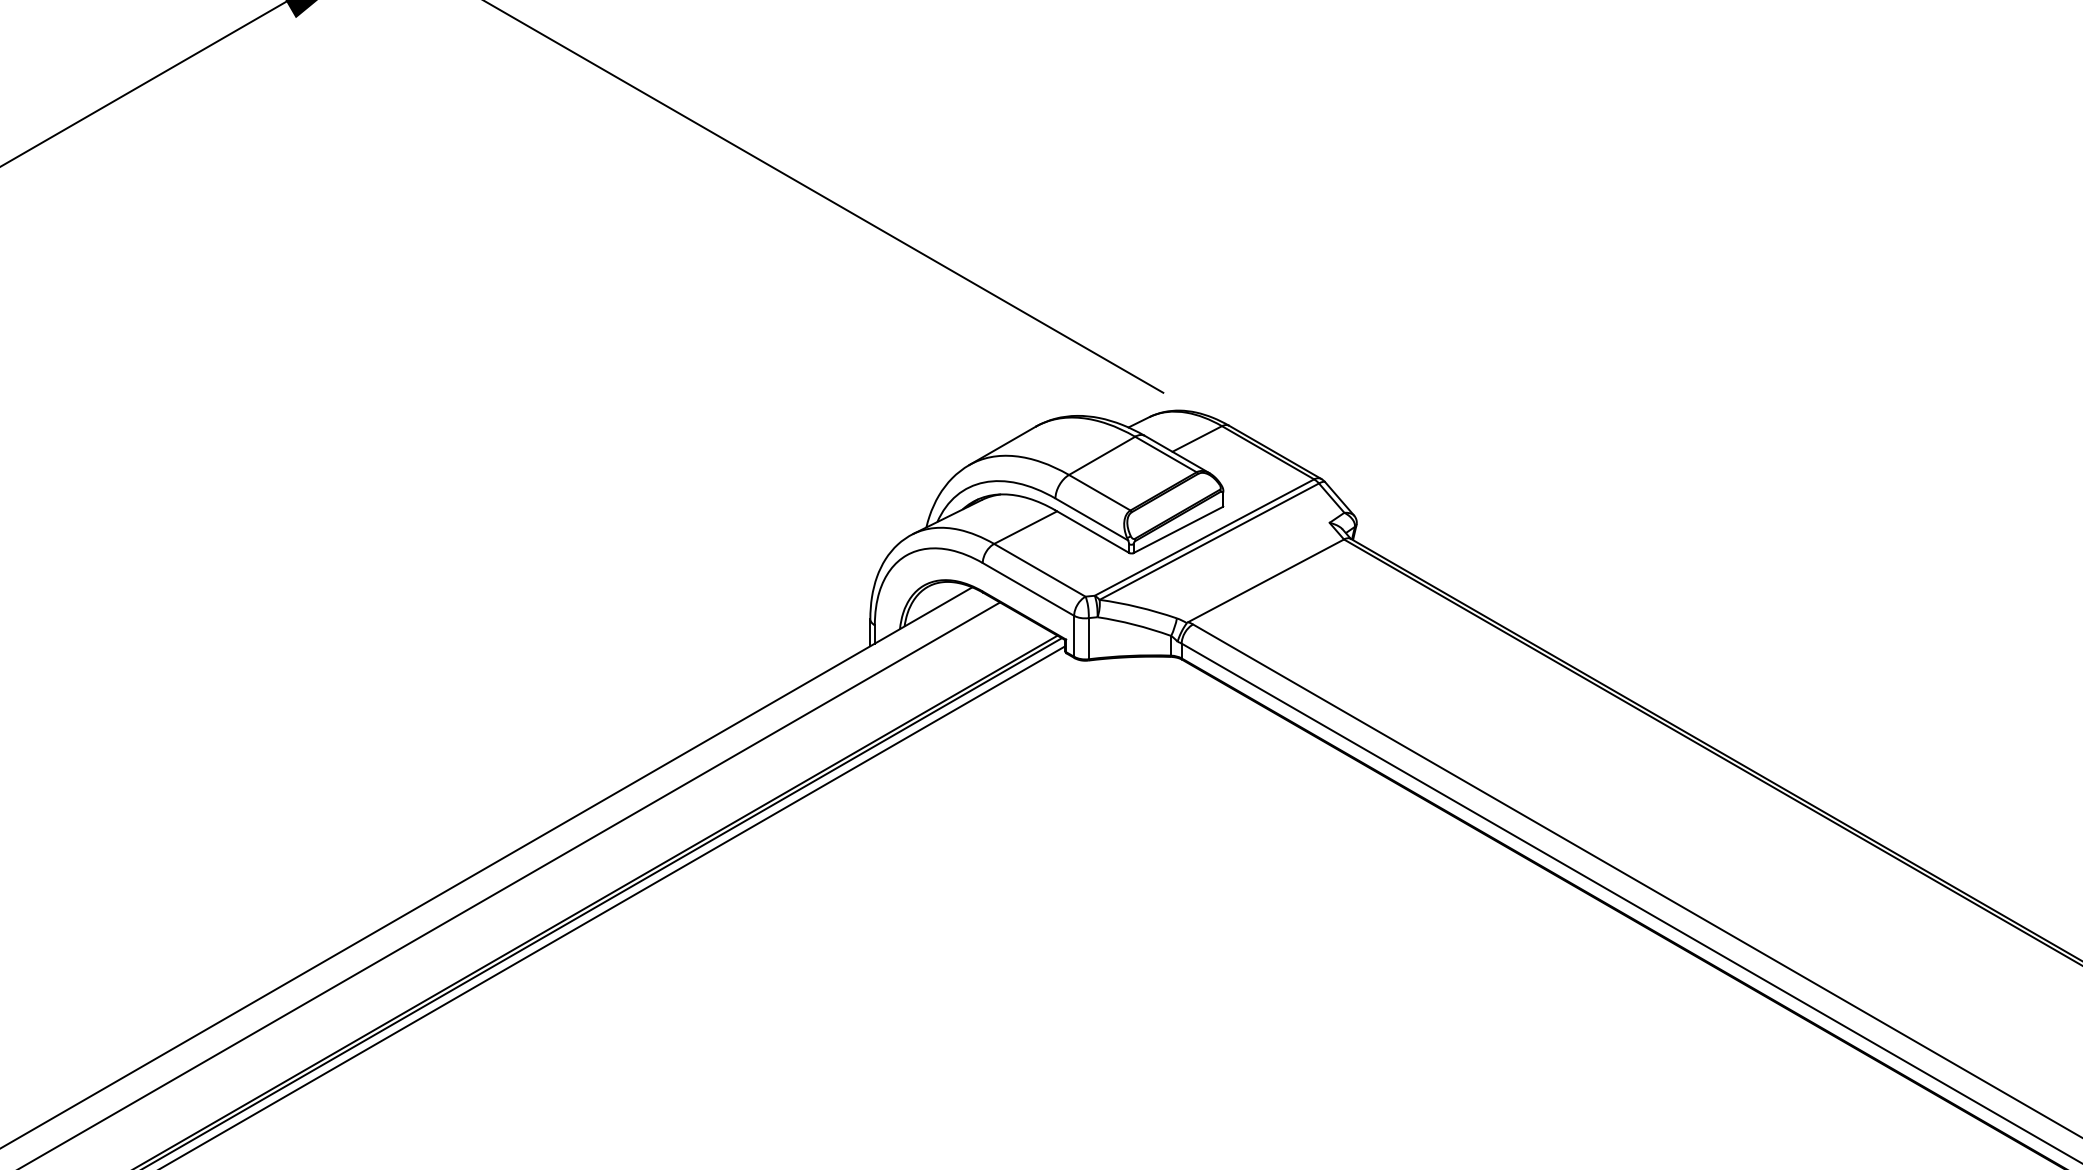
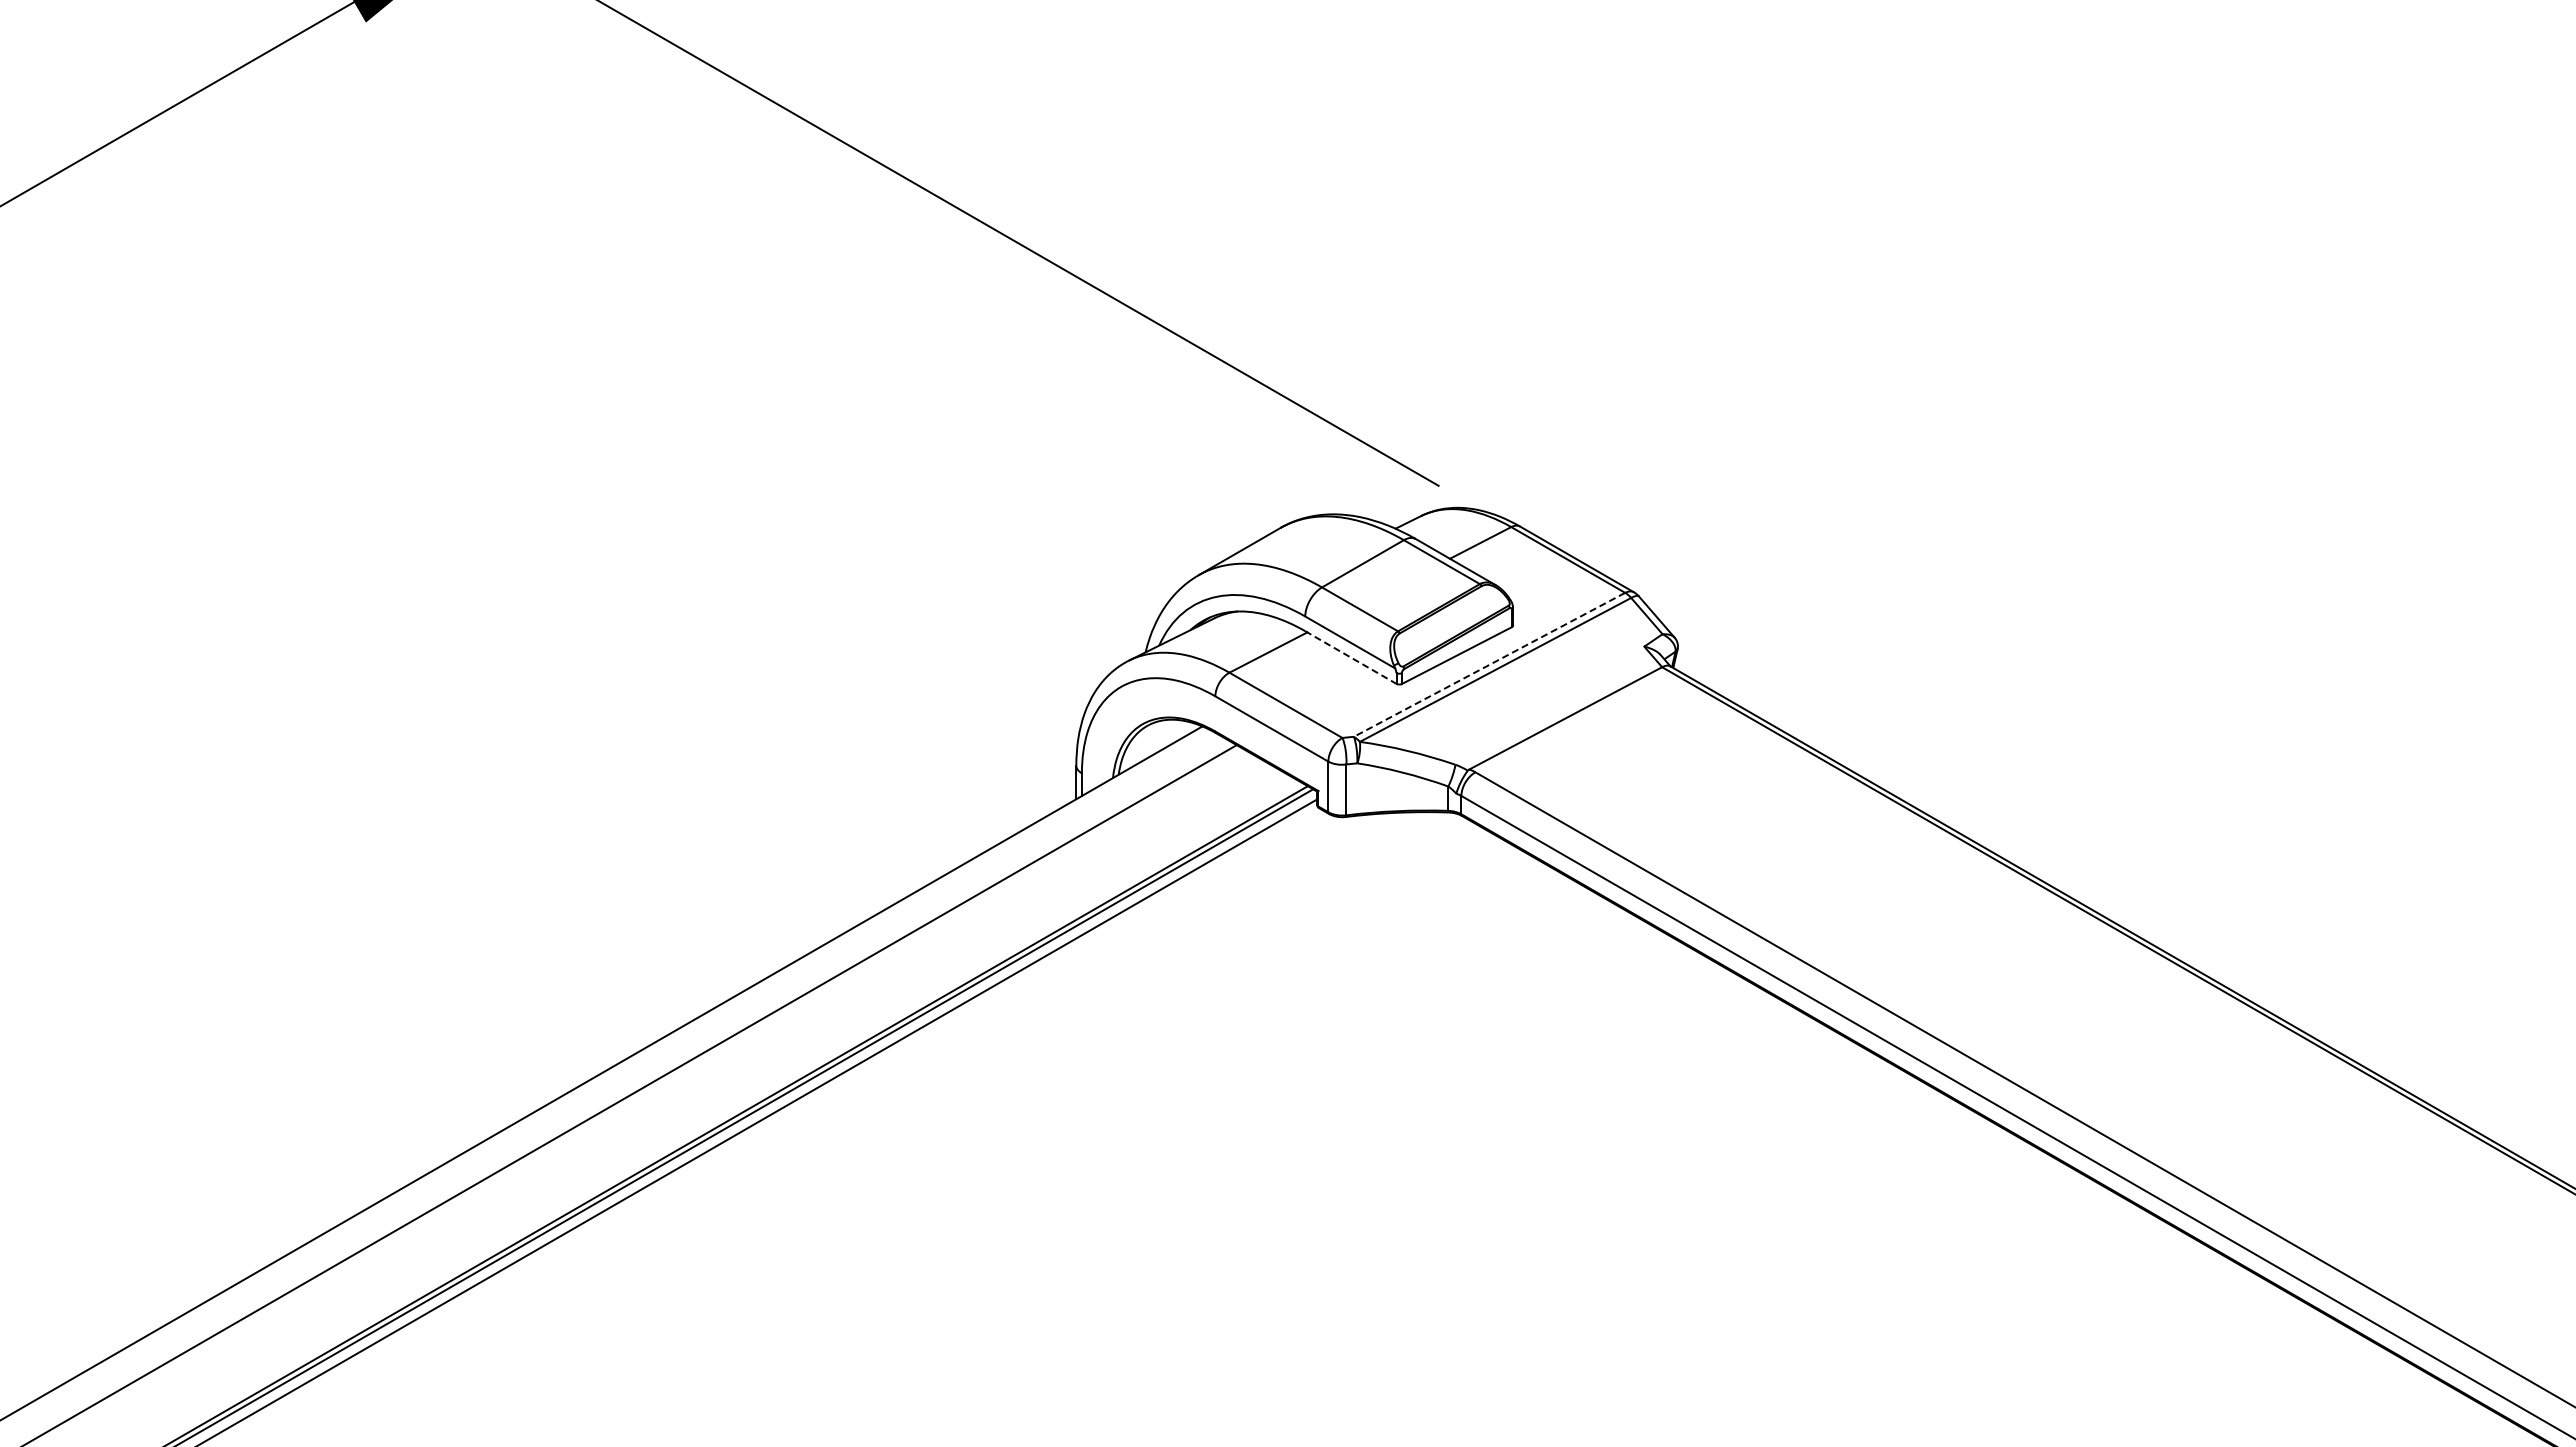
line: (1092, 531) -> (1350, 657), solid -> dashed
line: (1204, 537) -> (1489, 664), solid -> dashed

